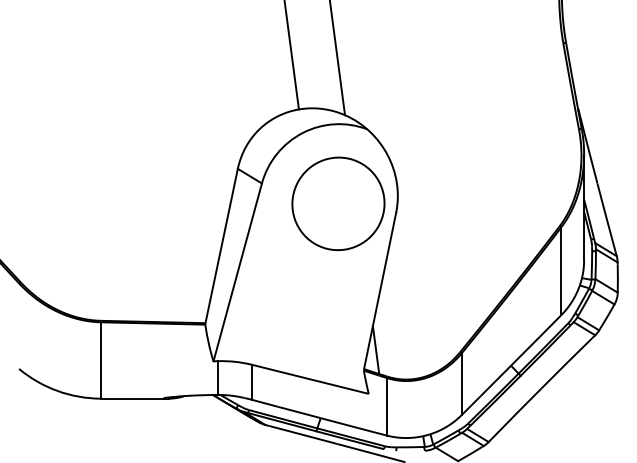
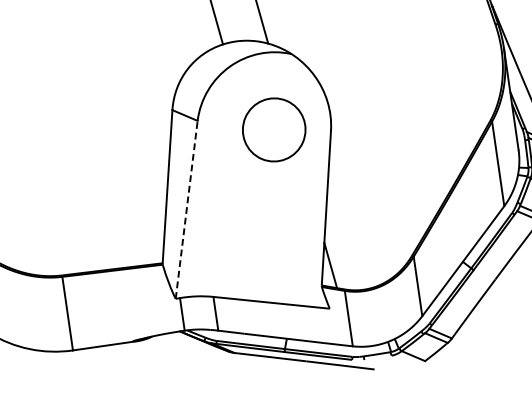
part: (338, 203) -> (274, 129), size x0.7
line: (237, 271) -> (186, 209), solid -> dashed

